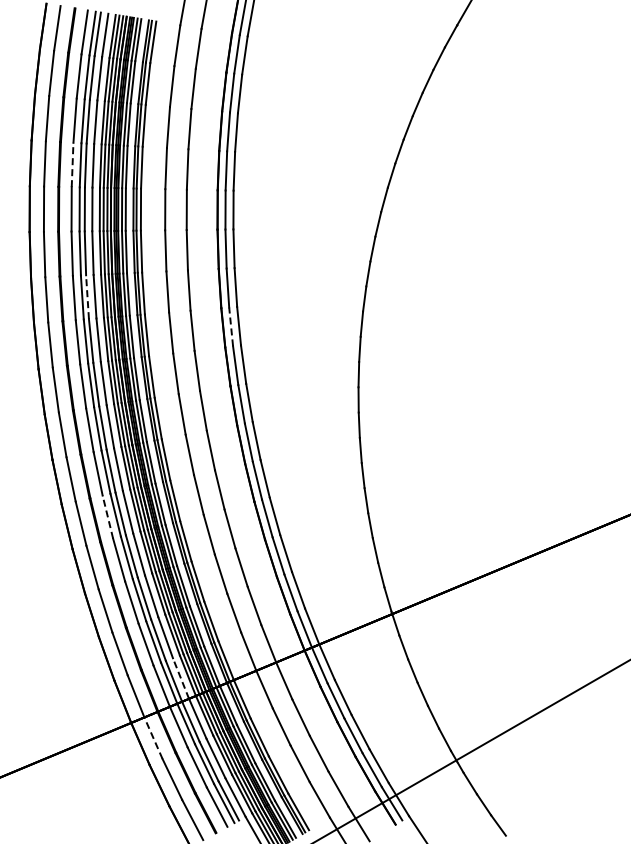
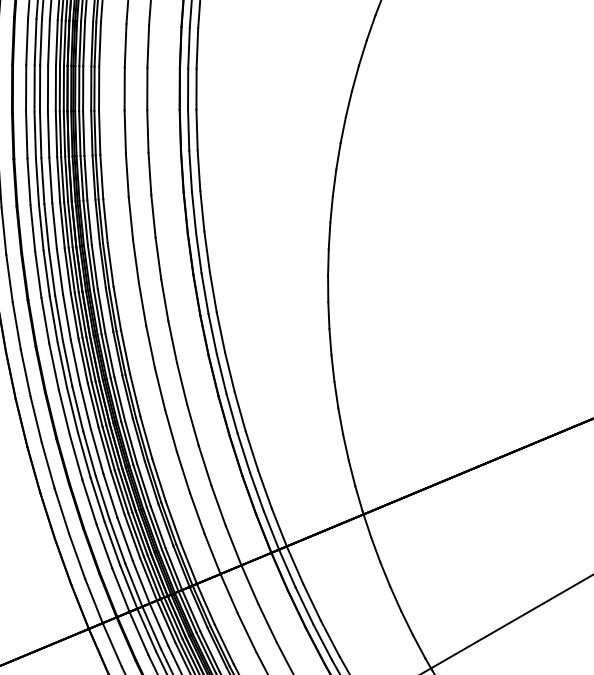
line: (72, 164) -> (27, 41), dashed -> solid
line: (87, 297) -> (42, 181), dashed -> solid
line: (231, 326) -> (194, 211), dashed -> solid
line: (107, 516) -> (63, 411), dashed -> solid
line: (181, 678) -> (141, 582), dashed -> solid
line: (153, 738) -> (112, 645), dashed -> solid

